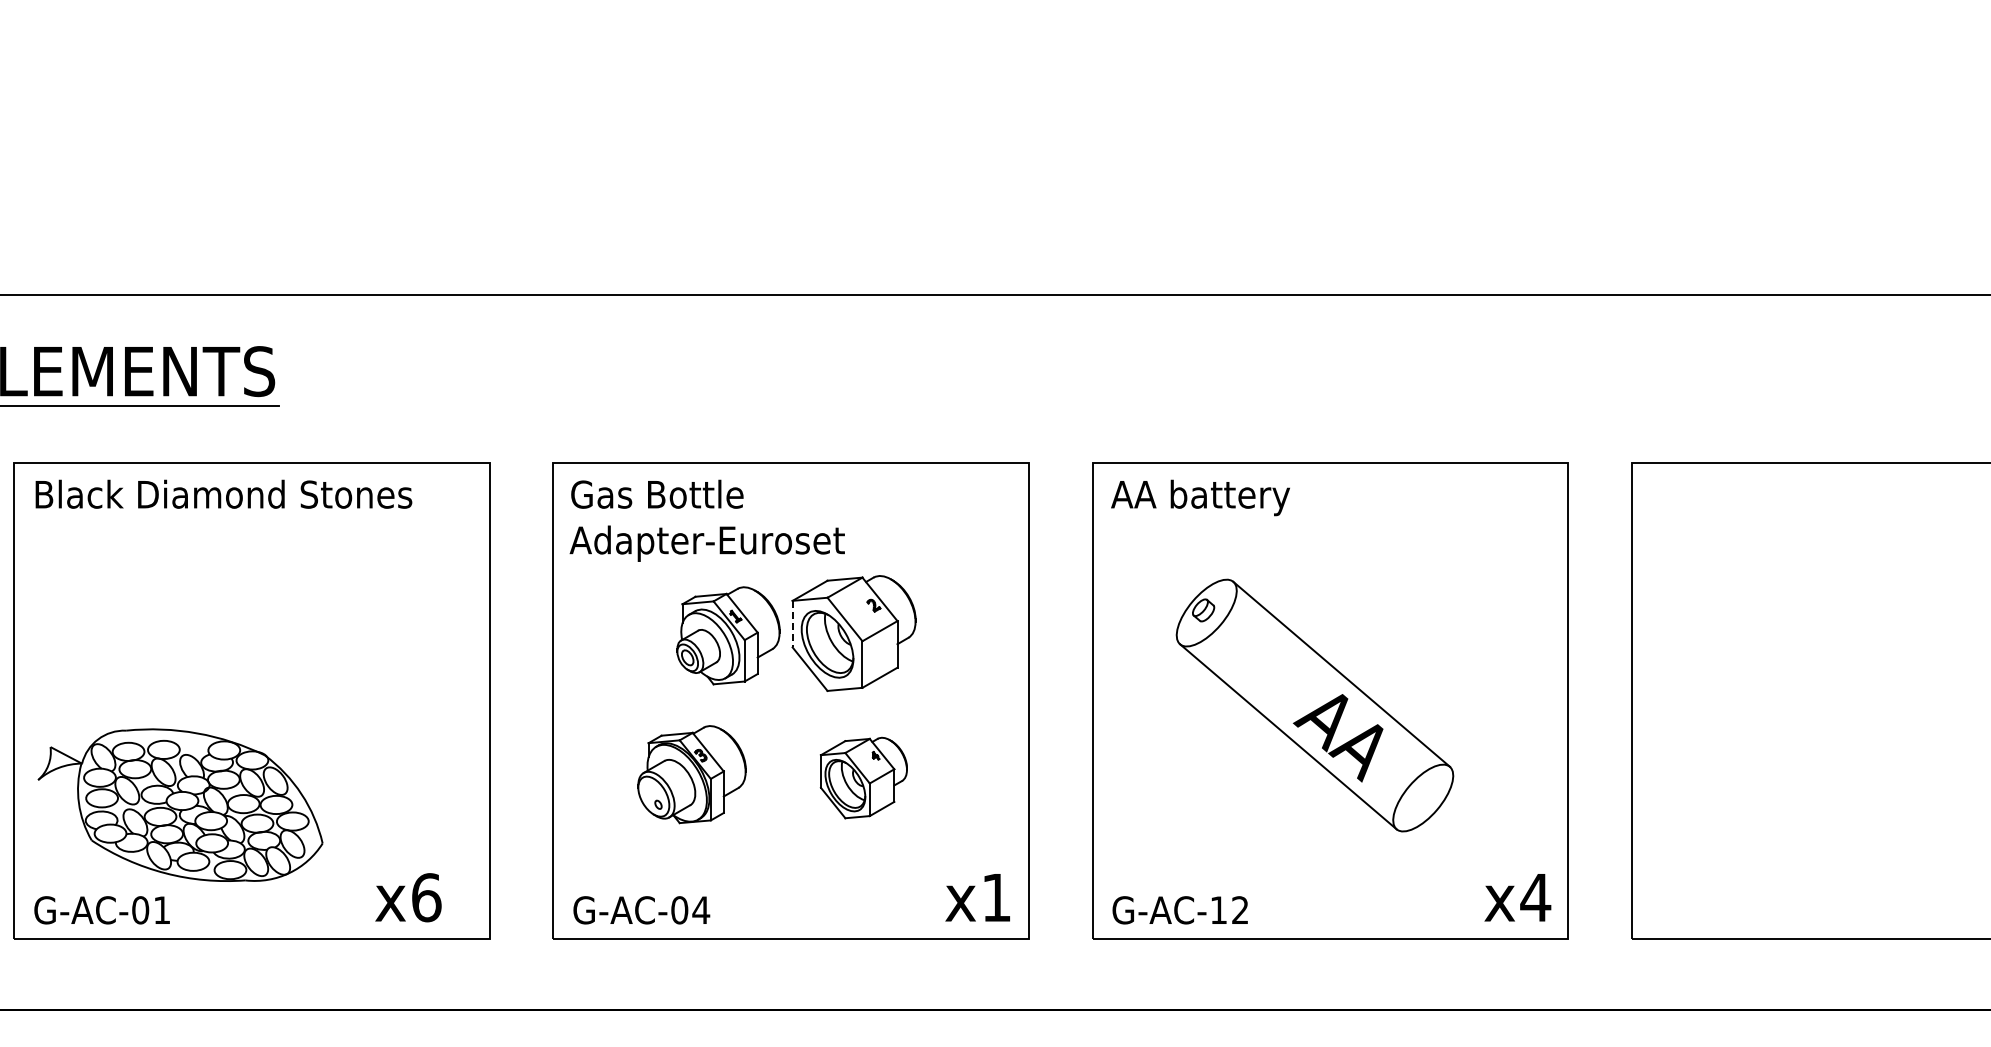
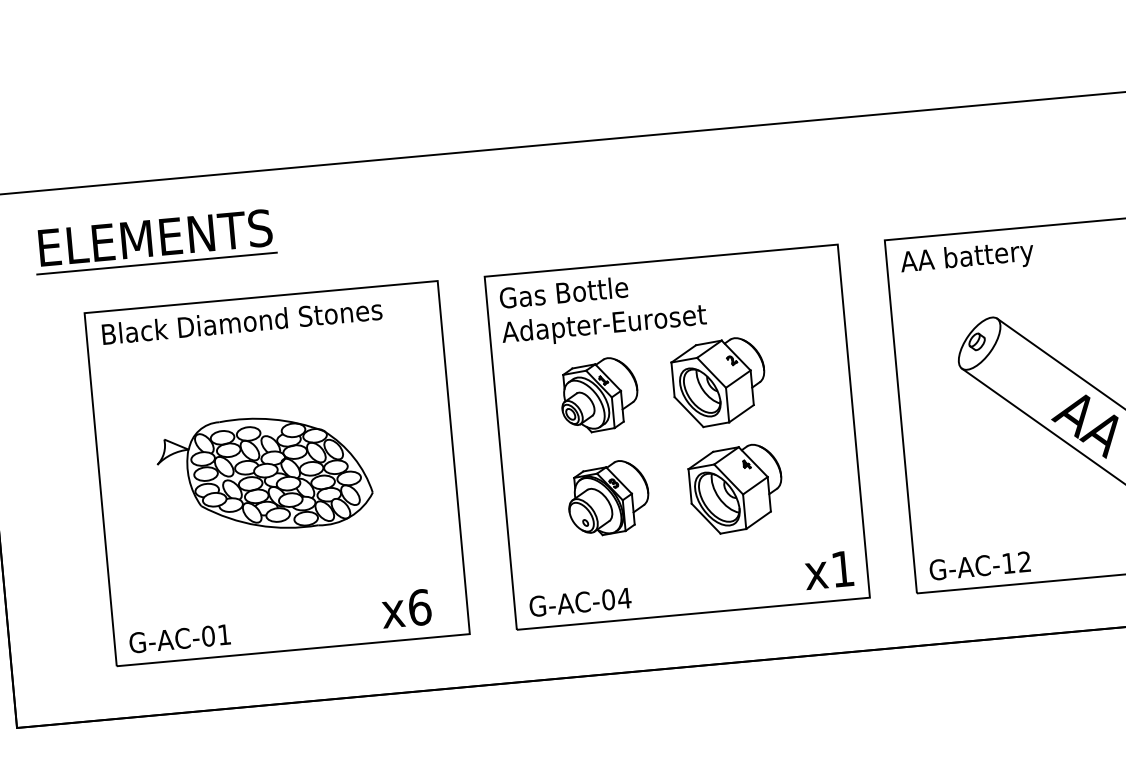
line: (792, 624) -> (672, 380), dashed -> solid
part: (728, 635) -> (599, 395), moved
part: (863, 777) -> (735, 488), size x1.43
part: (180, 804) -> (264, 473), moved

